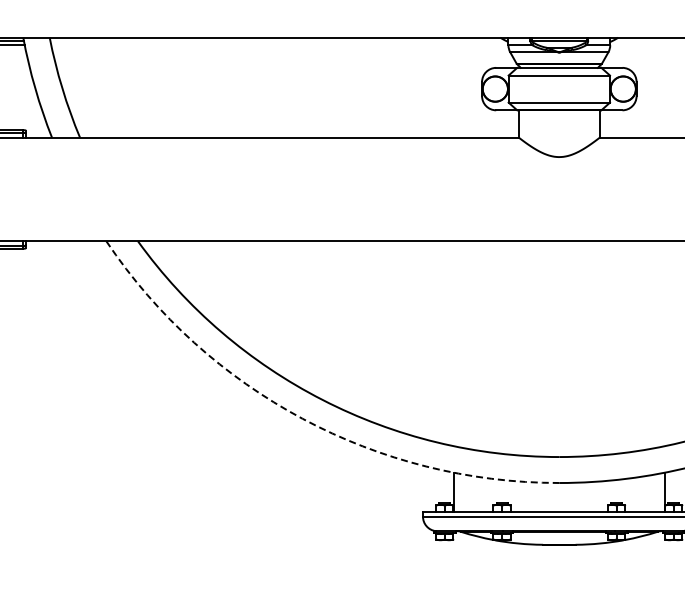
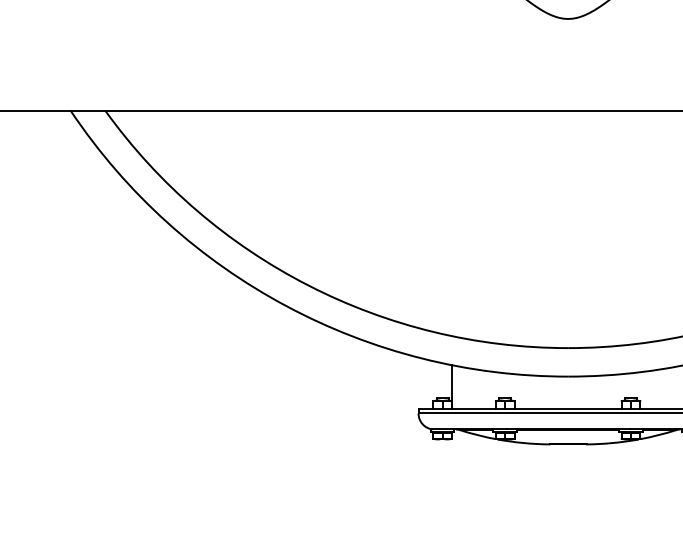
arc: (302, 418) -> (286, 305), dashed -> solid

